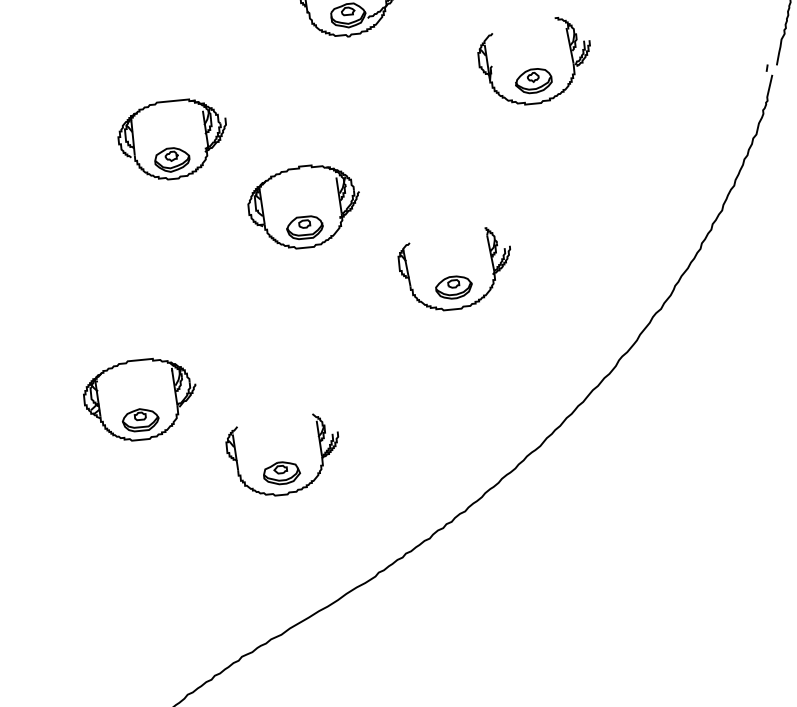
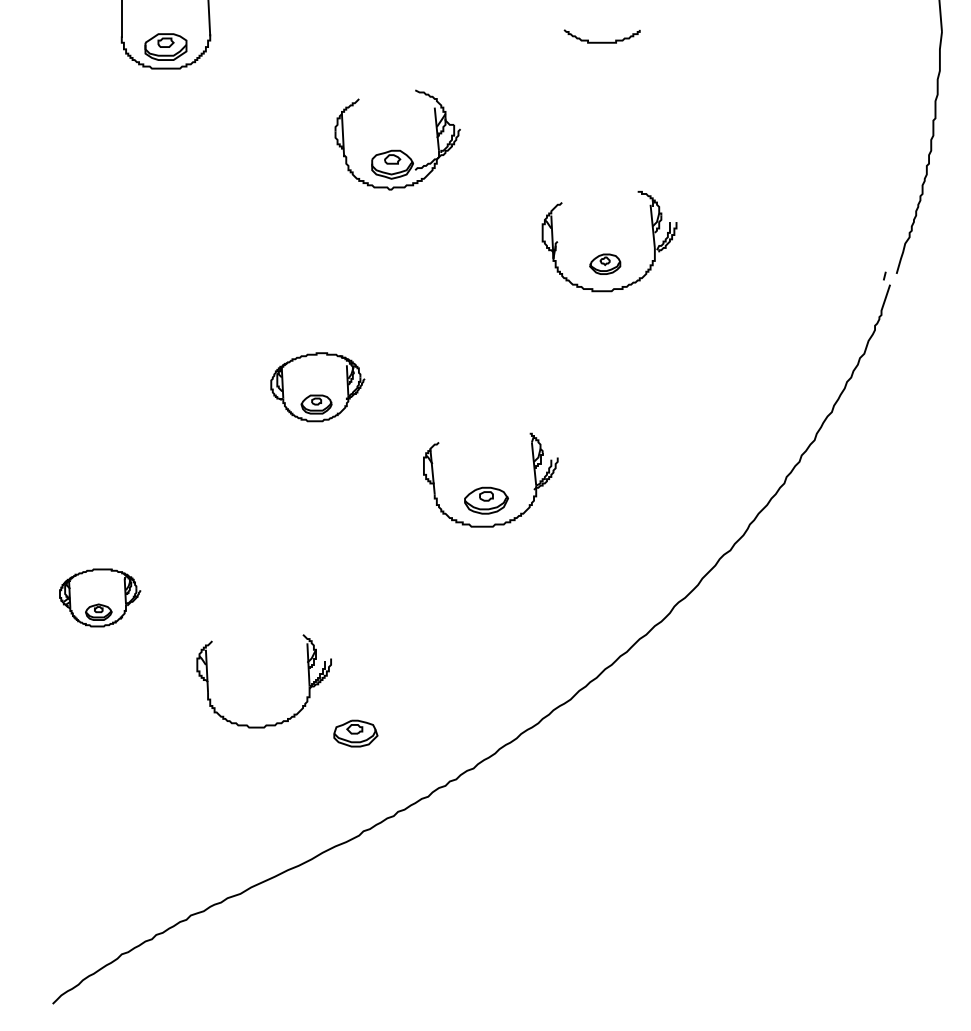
part: (533, 81) -> (604, 264), size x0.7
part: (172, 140) -> (168, 292), removed
part: (304, 206) -> (317, 386), size x0.7
part: (140, 399) -> (99, 597), size x0.6
part: (281, 473) -> (355, 733), moved

